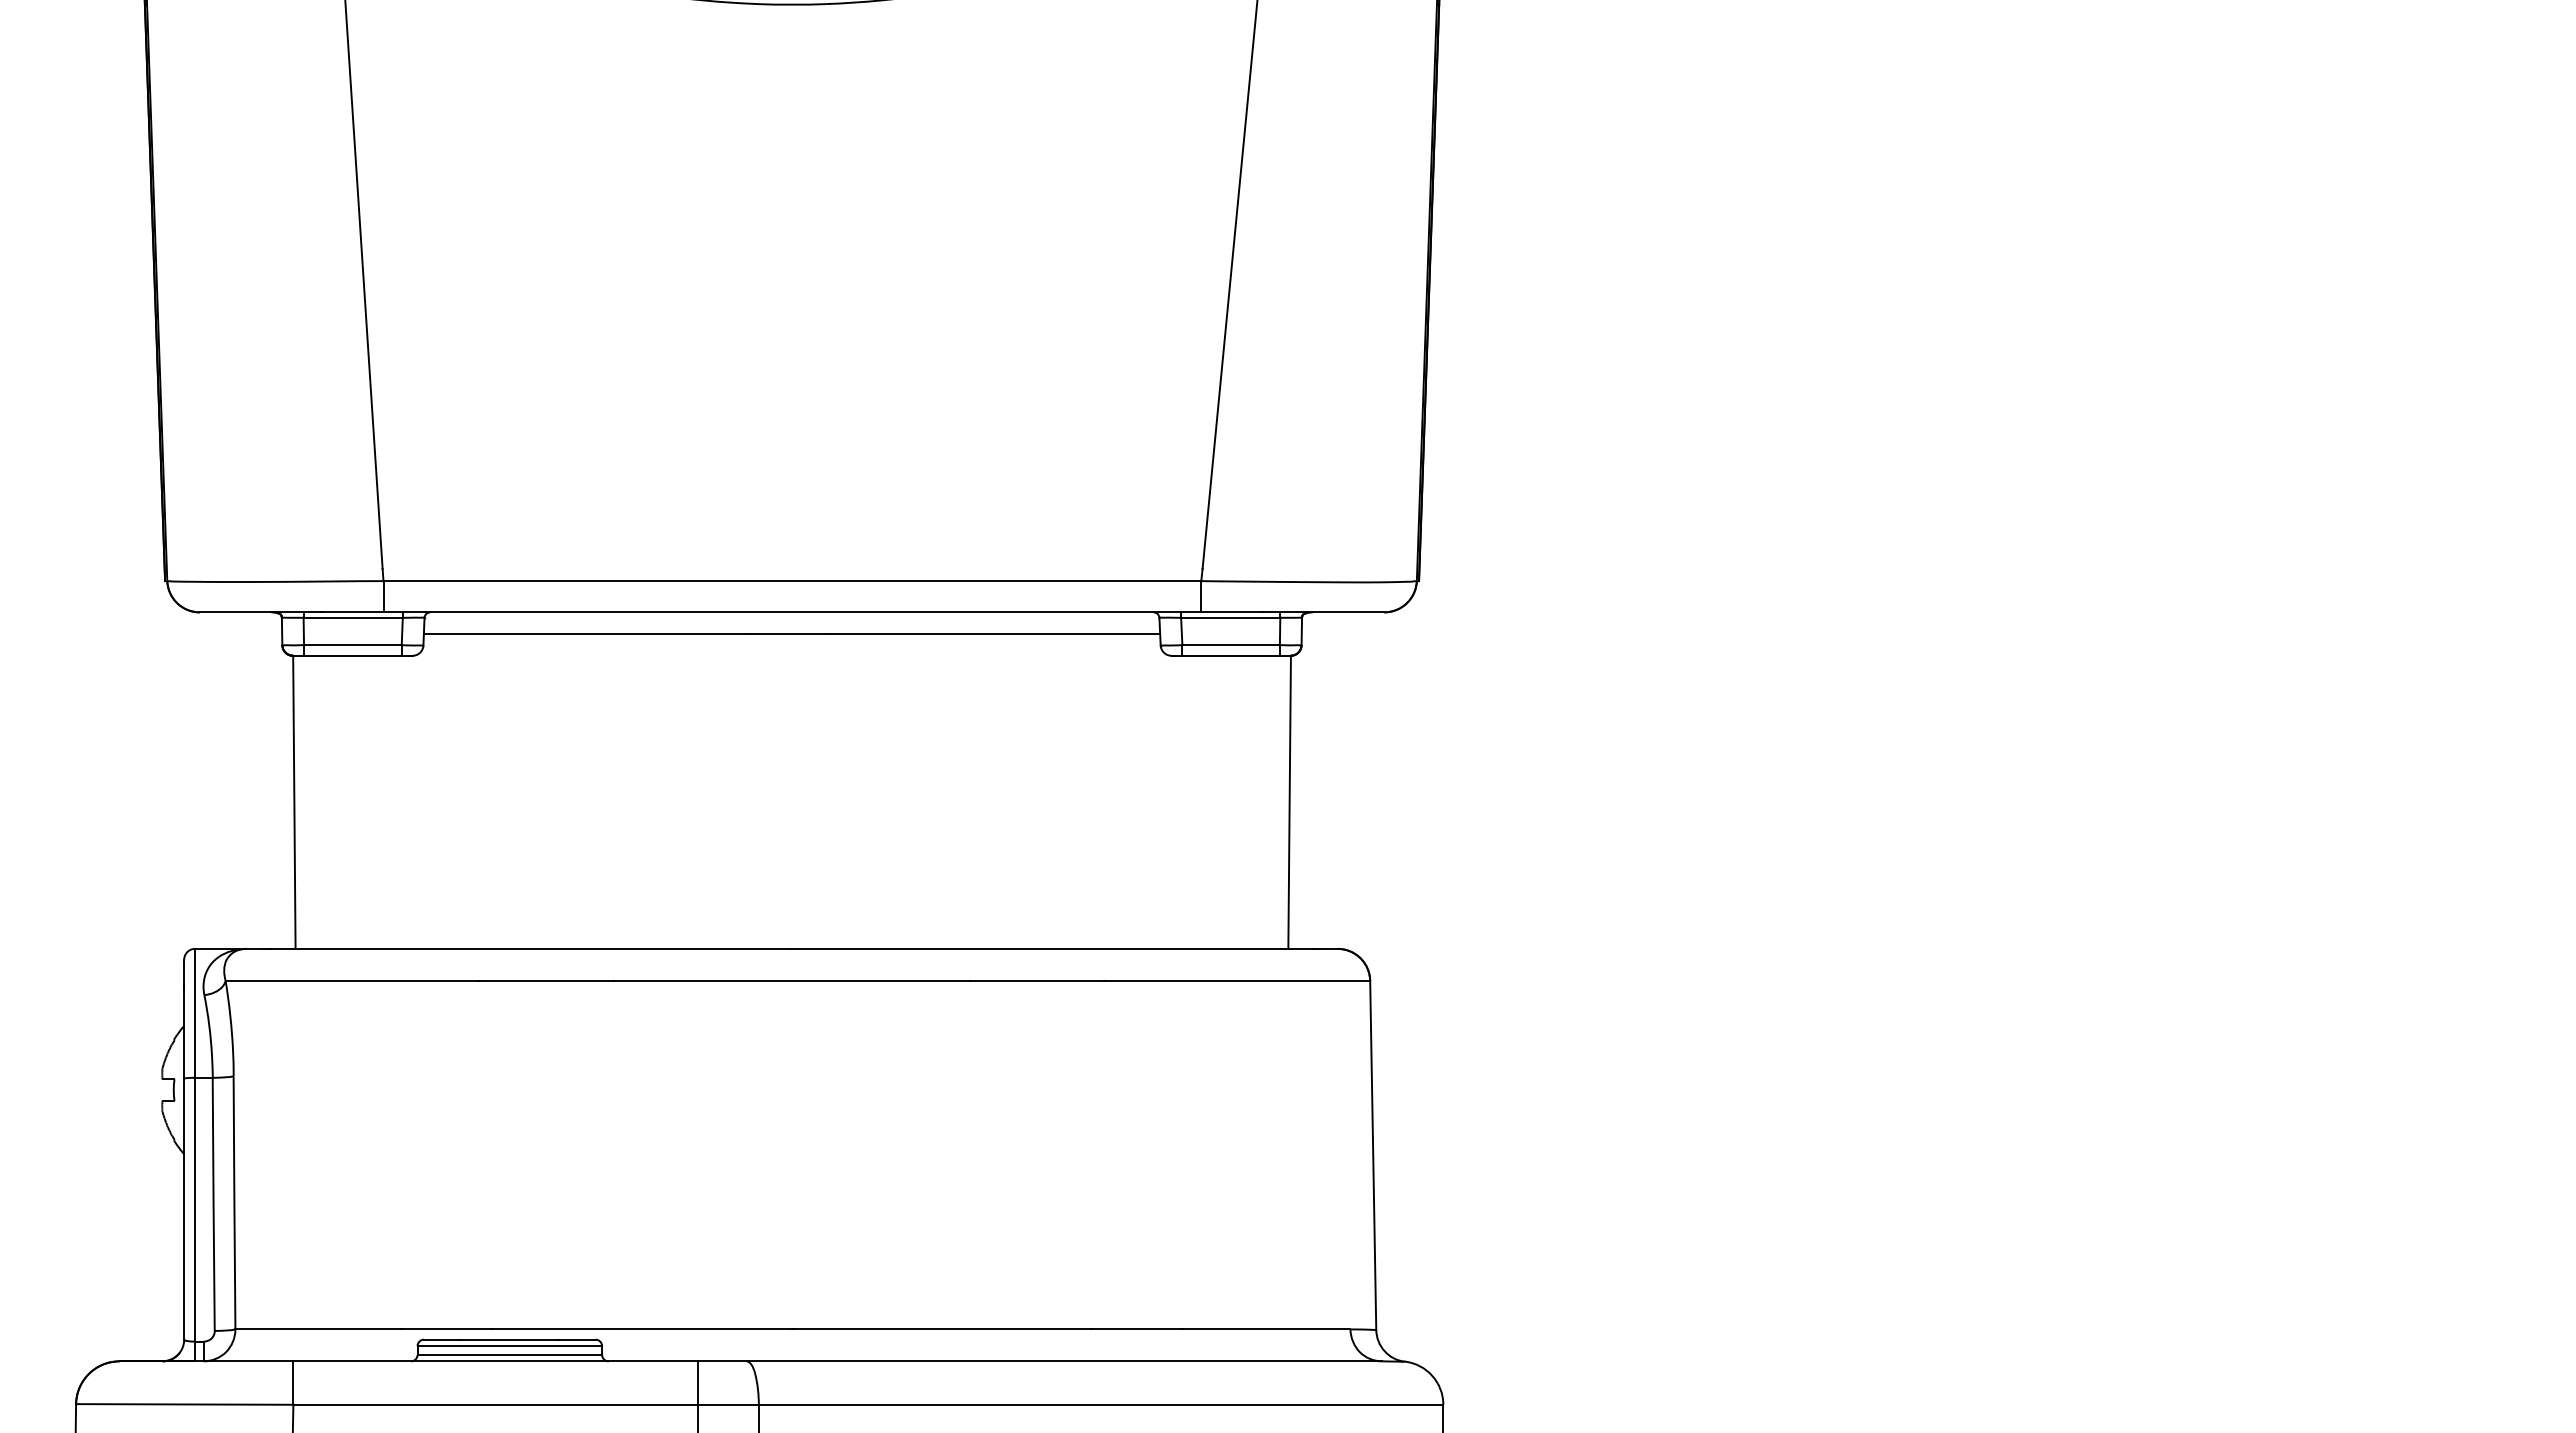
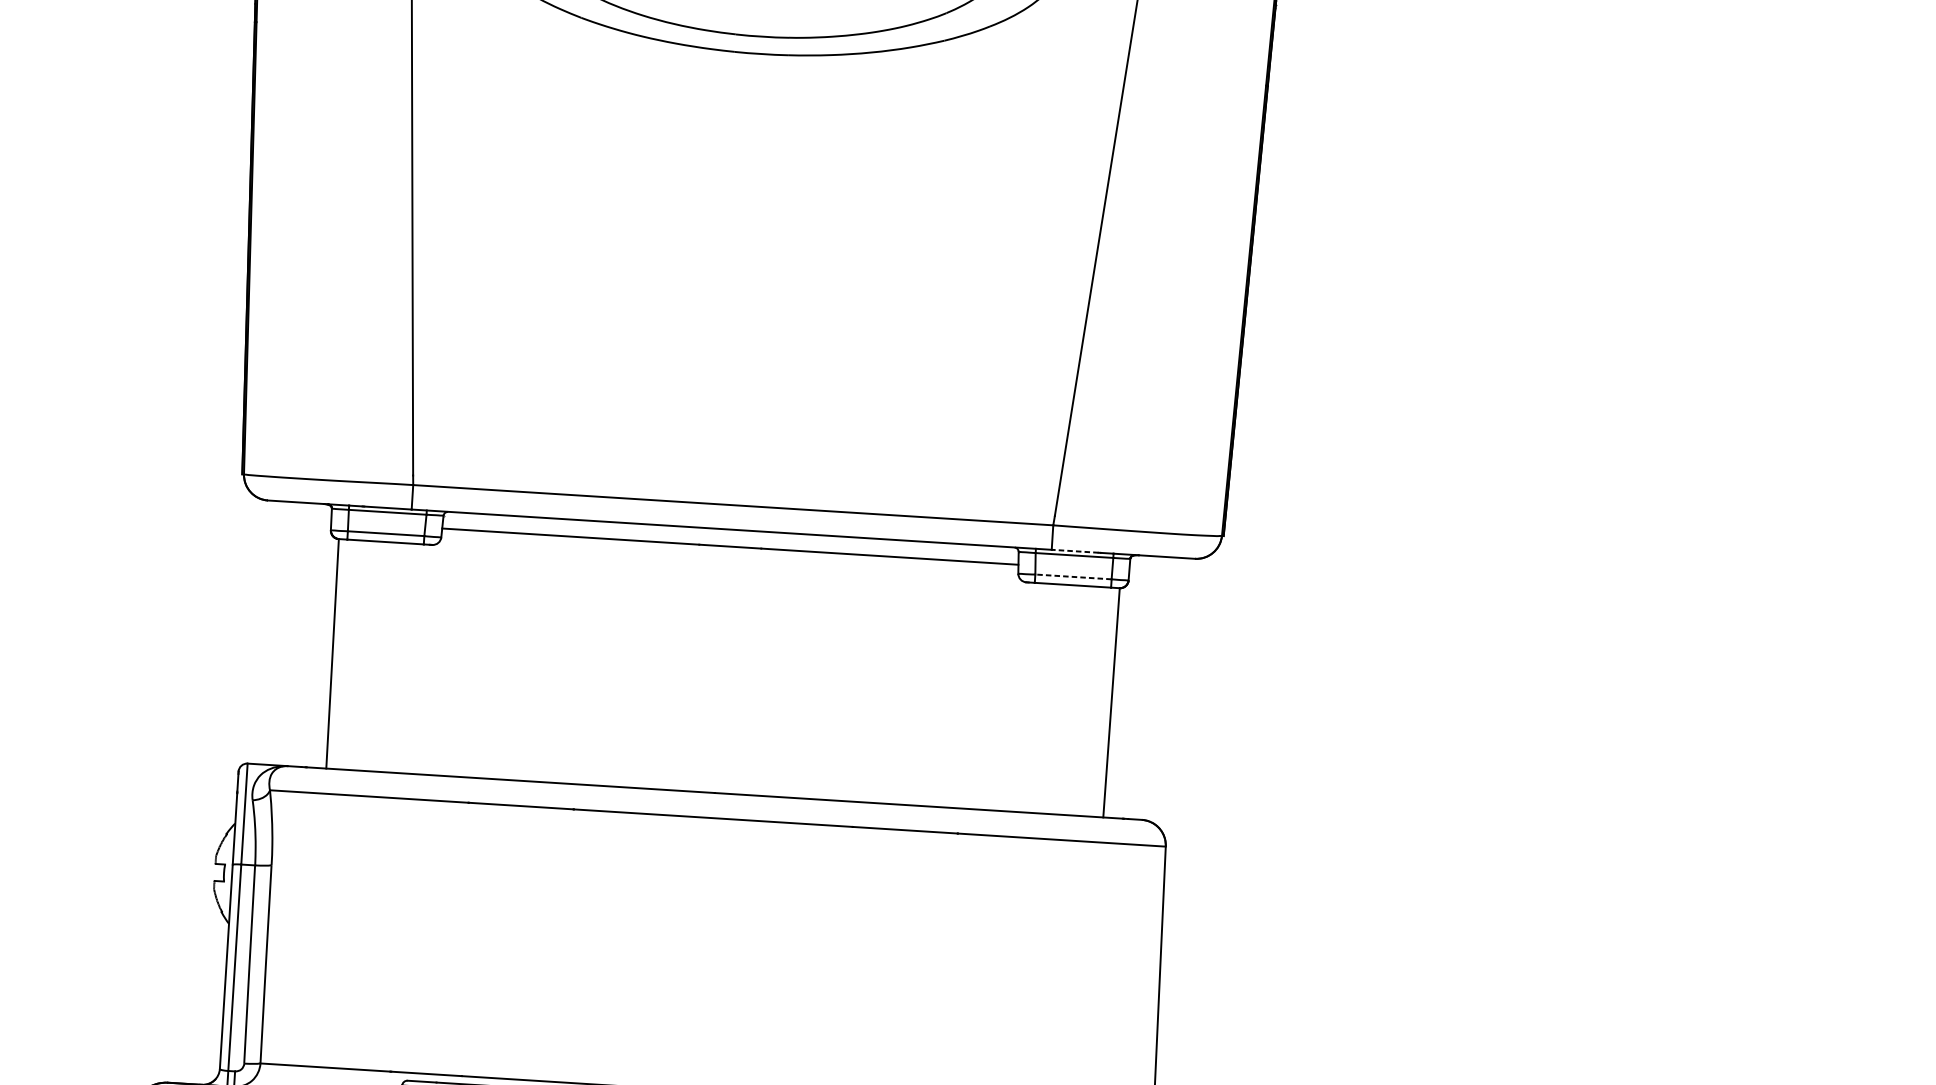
line: (1231, 612) -> (1075, 551), solid -> dashed
line: (1231, 645) -> (1073, 577), solid -> dashed

